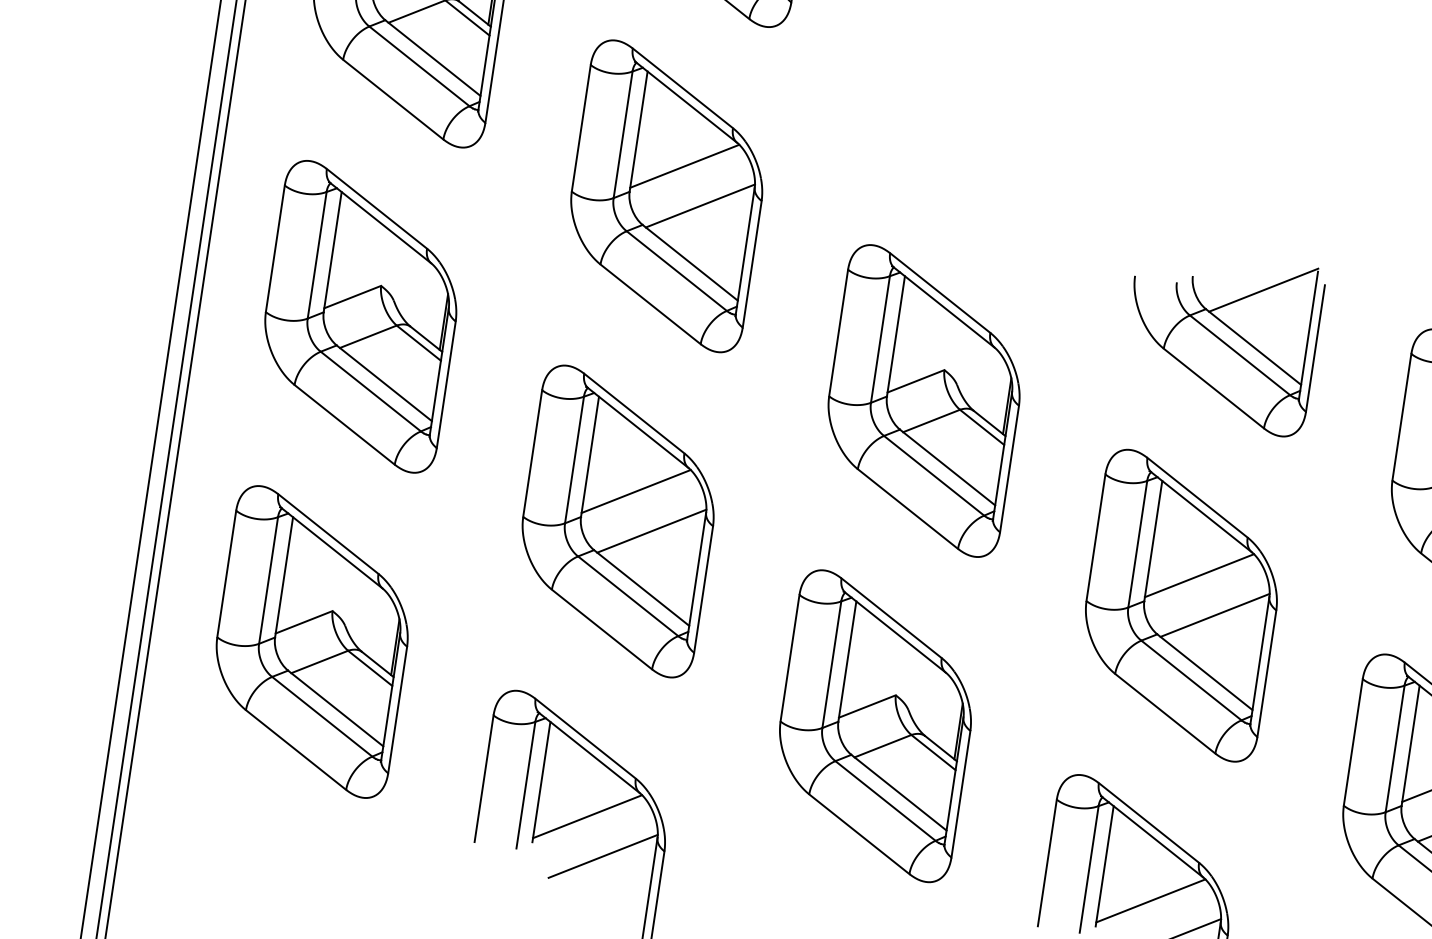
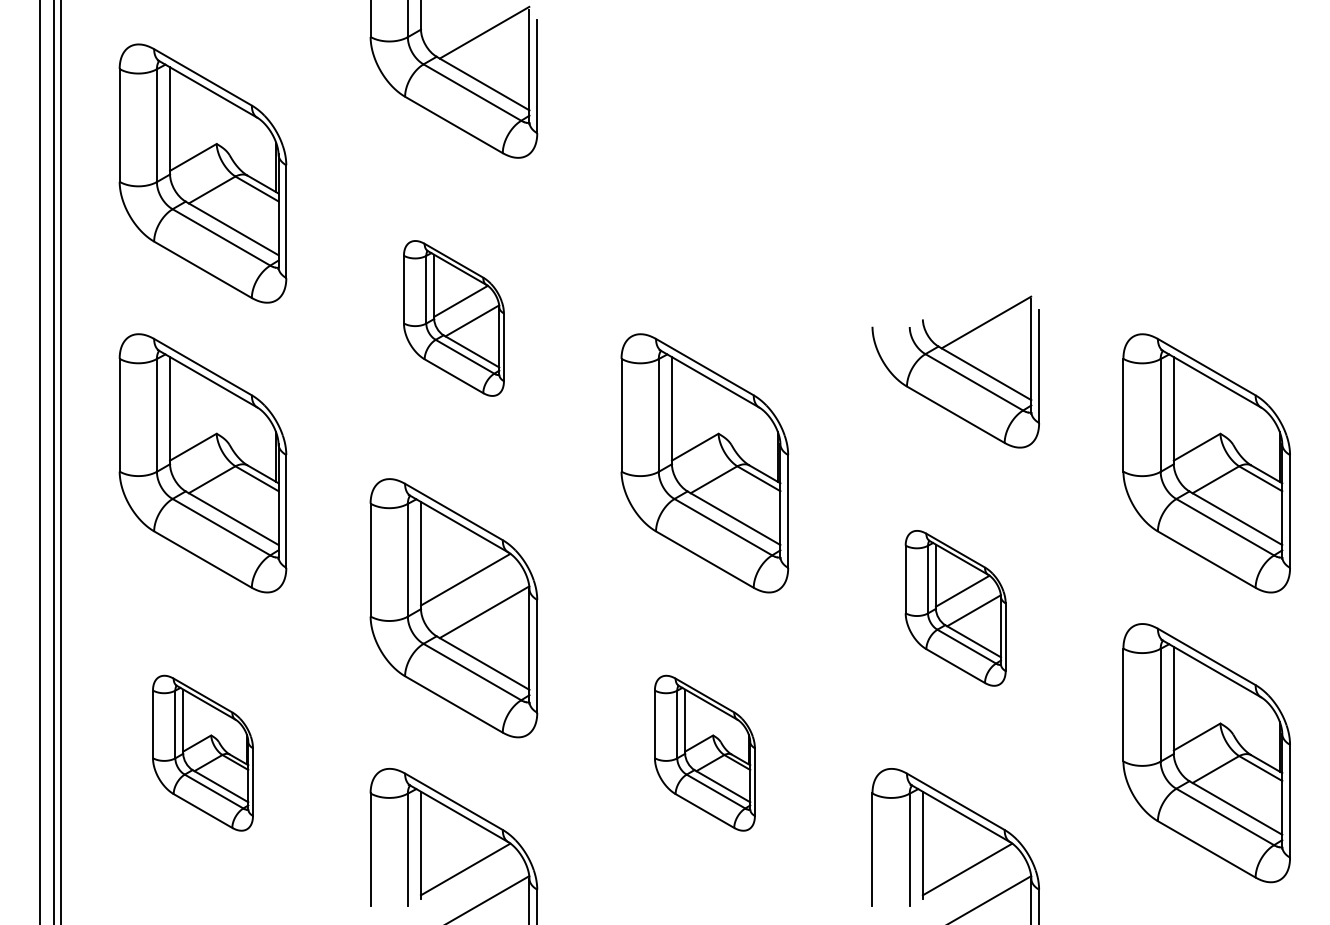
part: (666, 196) -> (453, 318), size x0.6
part: (1181, 605) -> (955, 608), size x0.6
part: (311, 642) -> (202, 753), size x0.6
part: (874, 726) -> (704, 753), size x0.6

